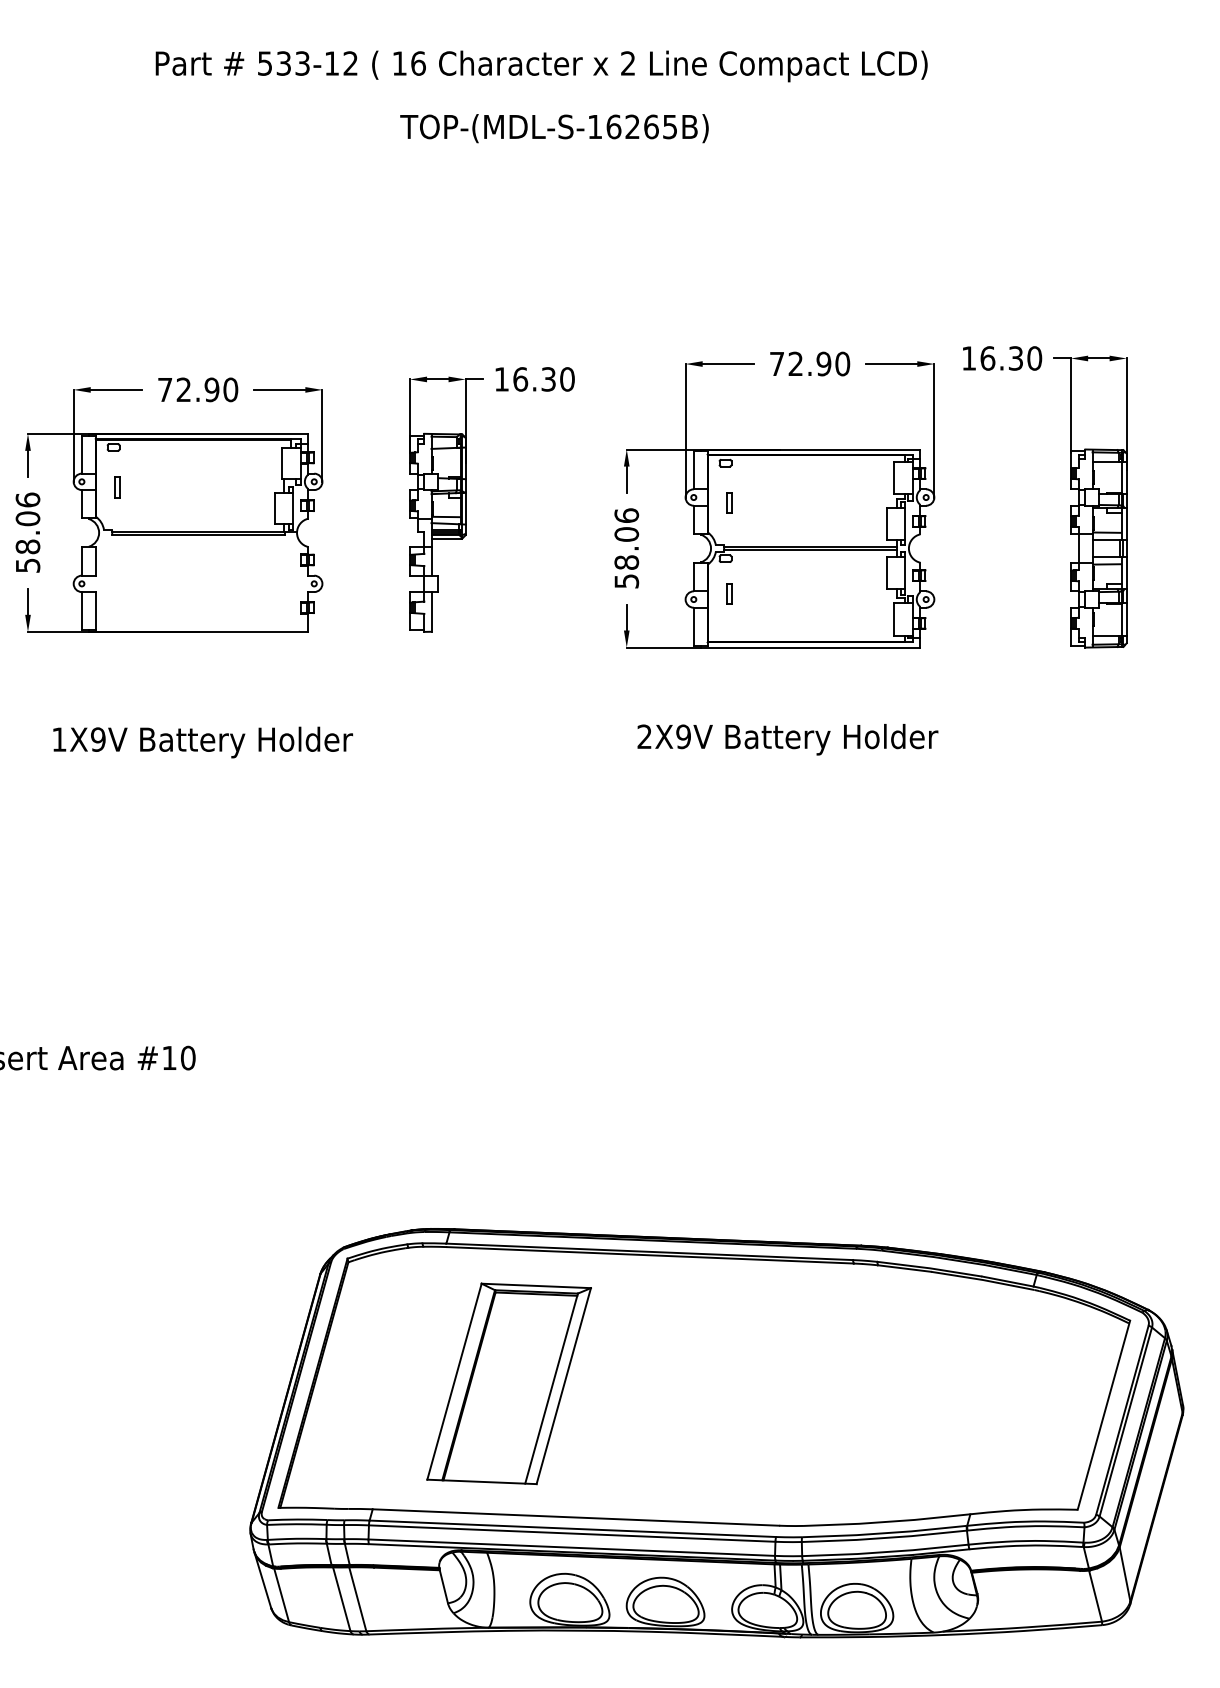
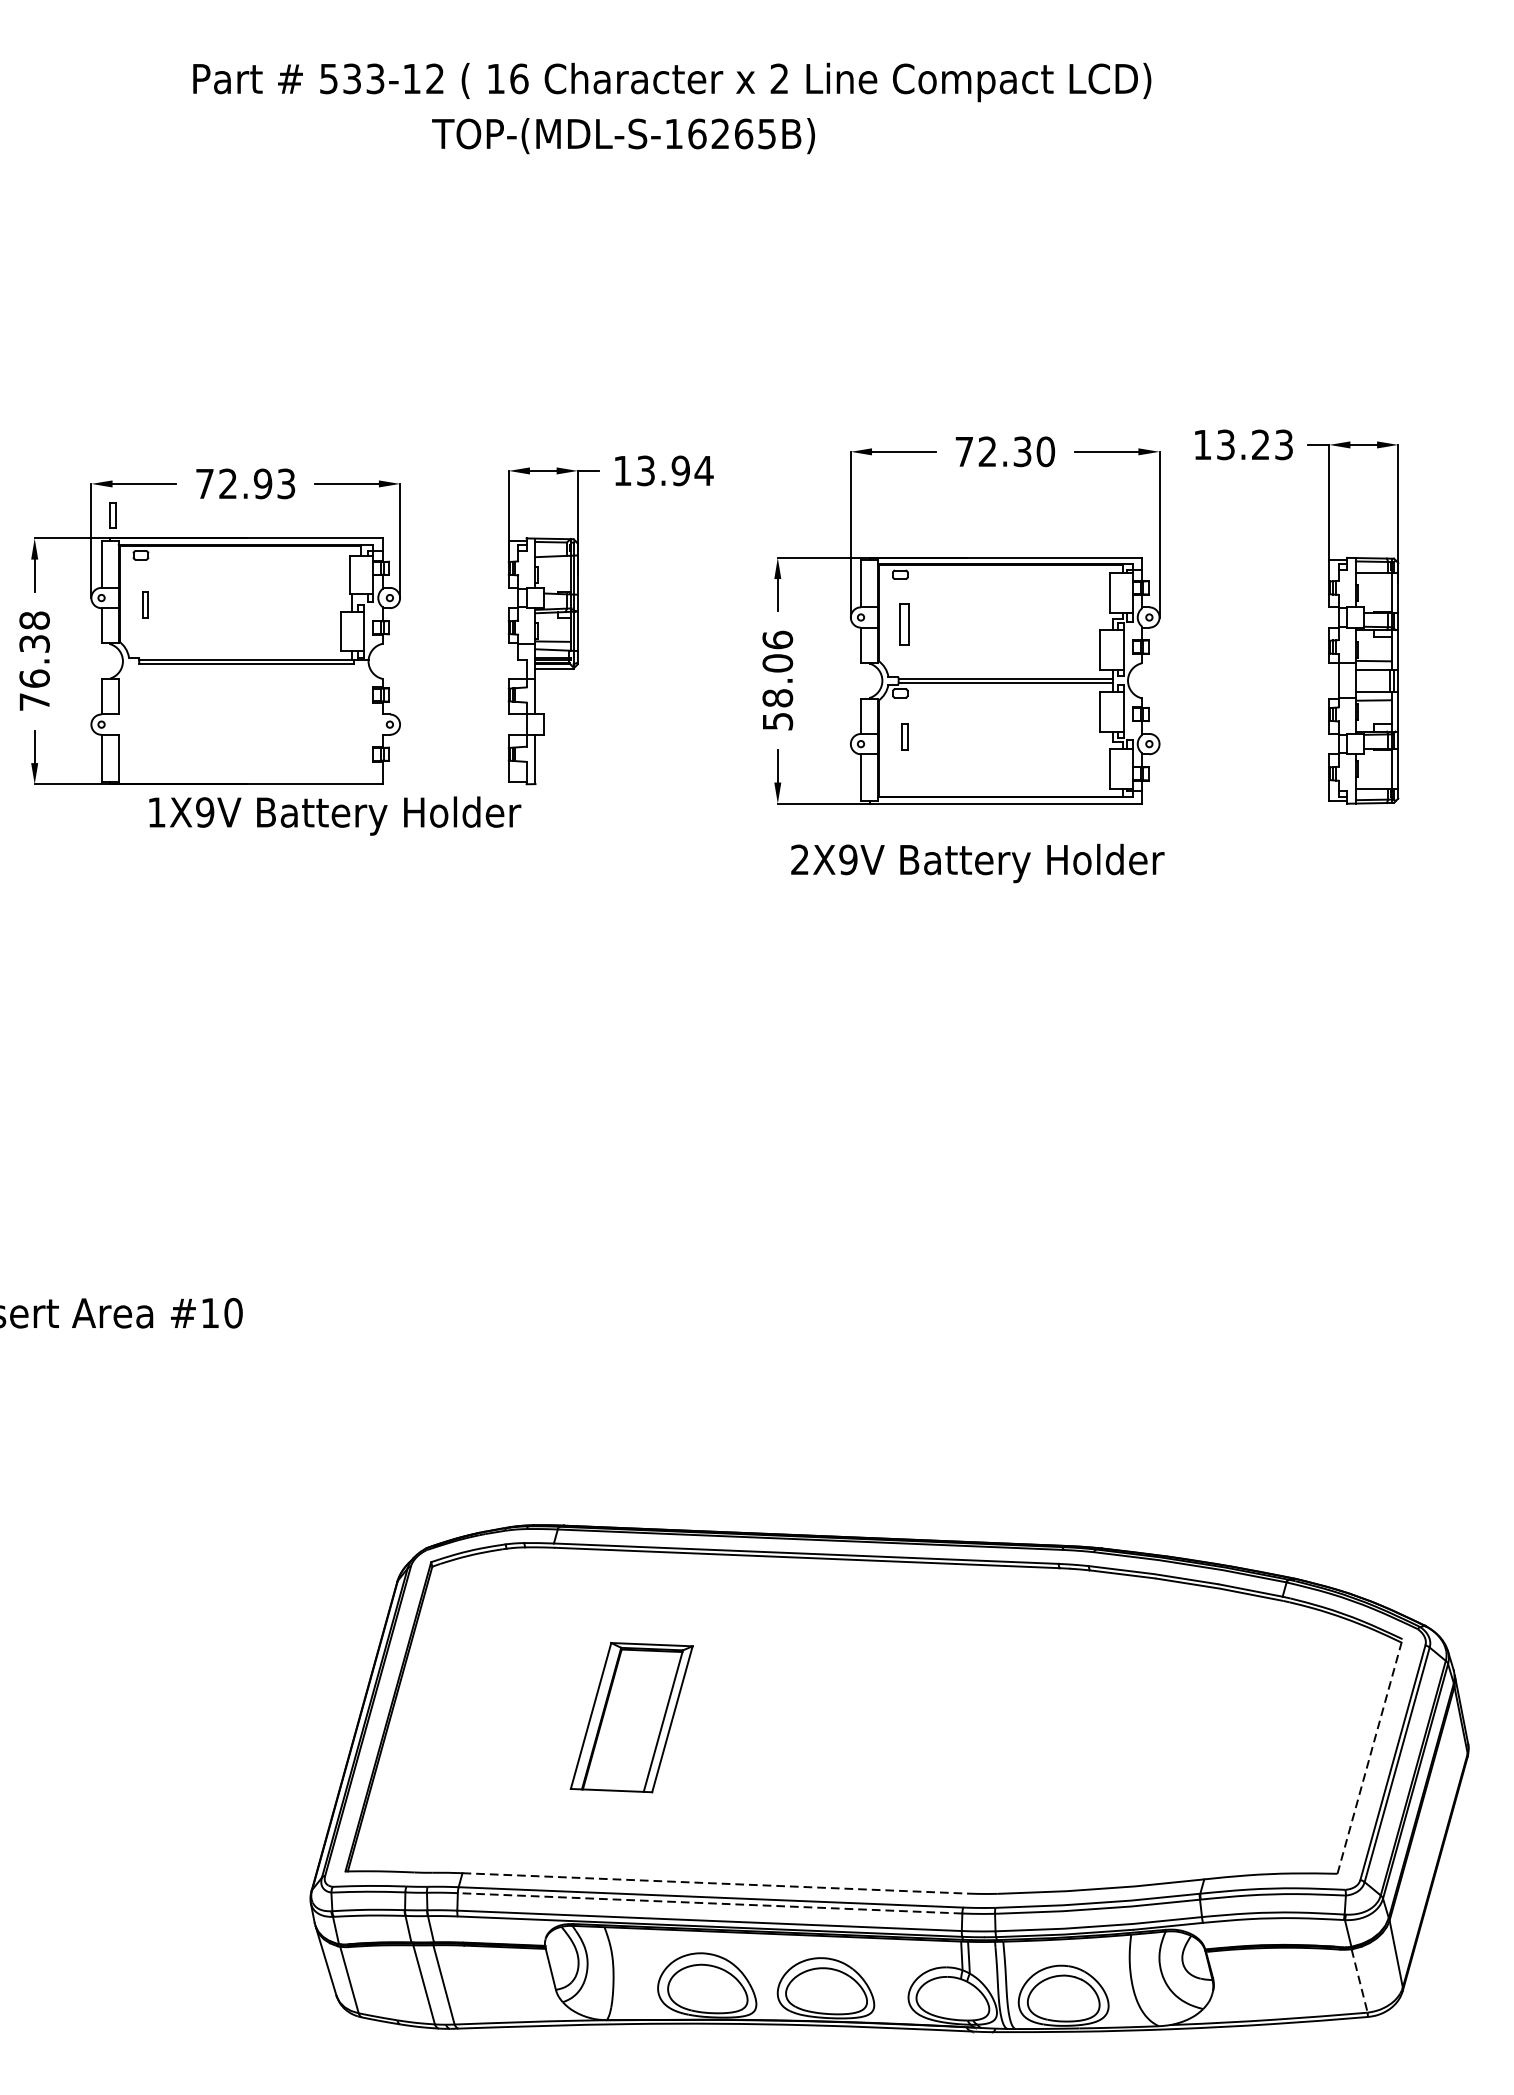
text: (554, 128) -> (623, 135), moved
text: (1011, 358) -> (1255, 444), 16.30 -> 13.23
text: (823, 363) -> (1021, 451), 72.90 -> 72.30
text: (544, 379) -> (675, 471), 16.30 -> 13.94
text: (230, 389) -> (286, 483), 72.90 -> 72.93
part: (91, 415) -> (113, 515), added
part: (729, 502) -> (905, 623), size x1.6
text: (27, 532) -> (34, 660), 58.06 -> 76.38
text: (787, 739) -> (977, 863), moved
text: (202, 742) -> (334, 816), moved
part: (508, 1383) -> (631, 1717), size x0.6
line: (1104, 1414) -> (1370, 1755), solid -> dashed
line: (576, 1517) -> (715, 1883), solid -> dashed
line: (571, 1533) -> (709, 1903), solid -> dashed
line: (1095, 1596) -> (1359, 1981), solid -> dashed

